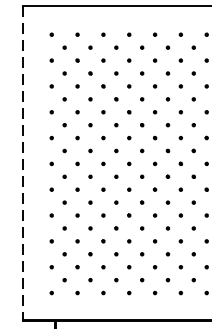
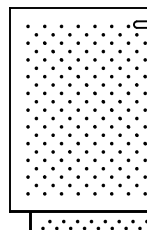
line: (23, 162) -> (9, 109), dashed -> solid

